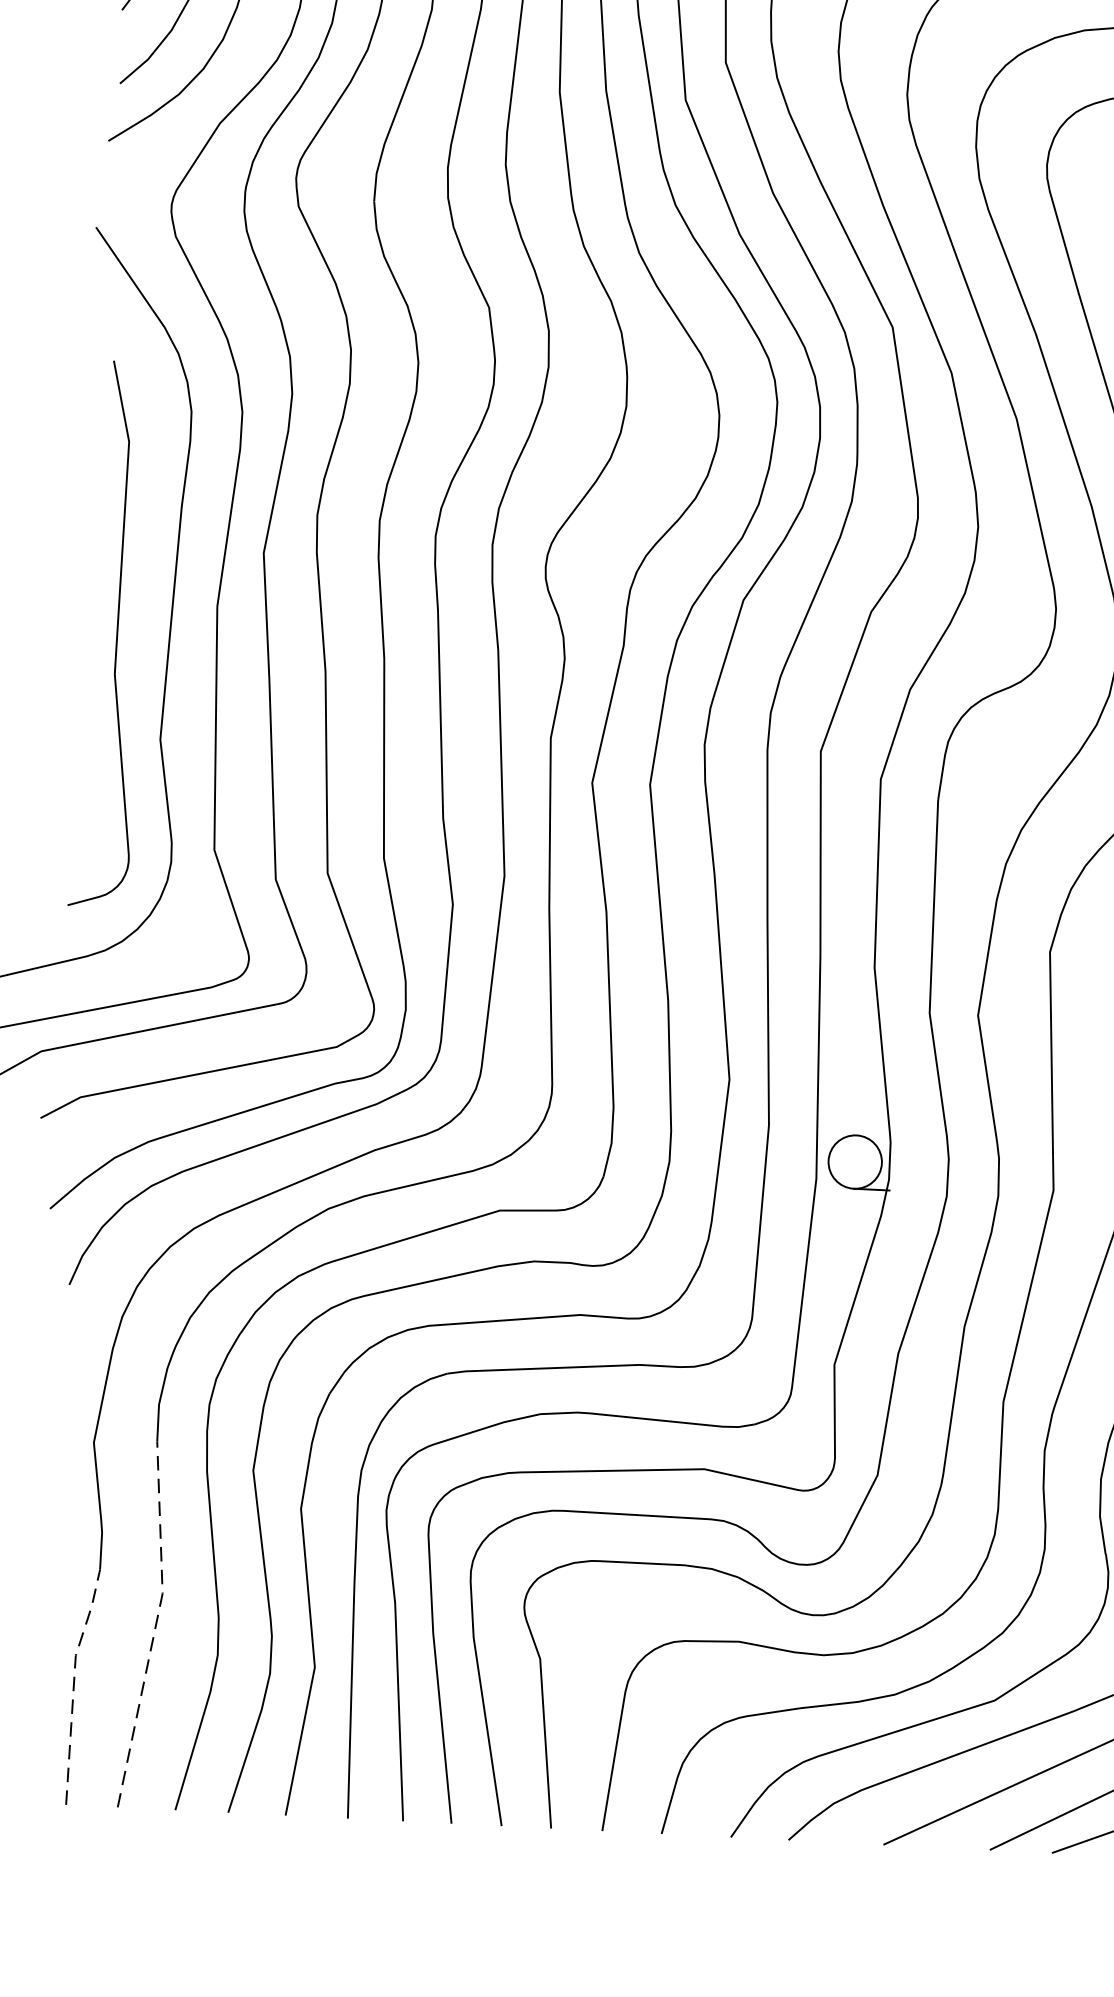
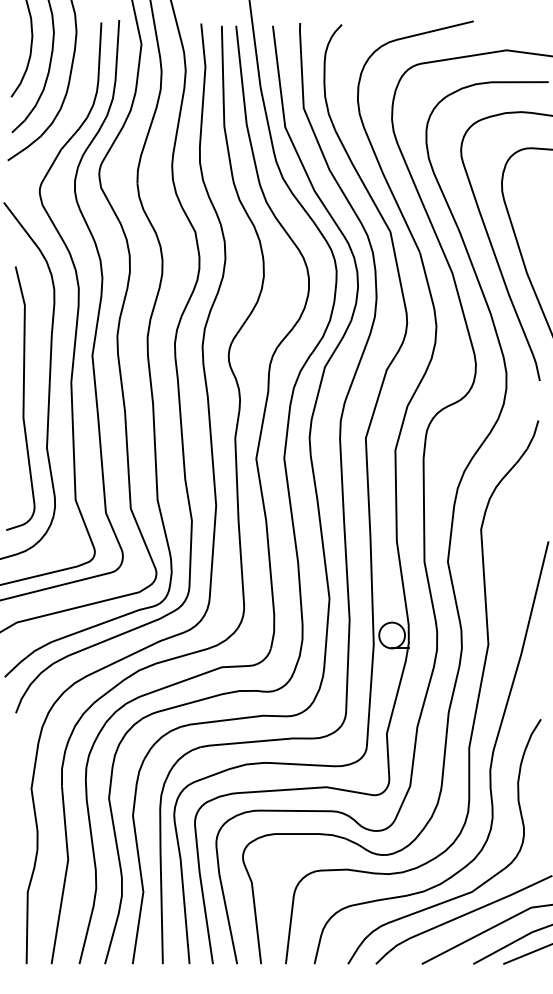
line: (155, 1623) -> (65, 874), dashed -> solid
line: (73, 1681) -> (27, 904), dashed -> solid

